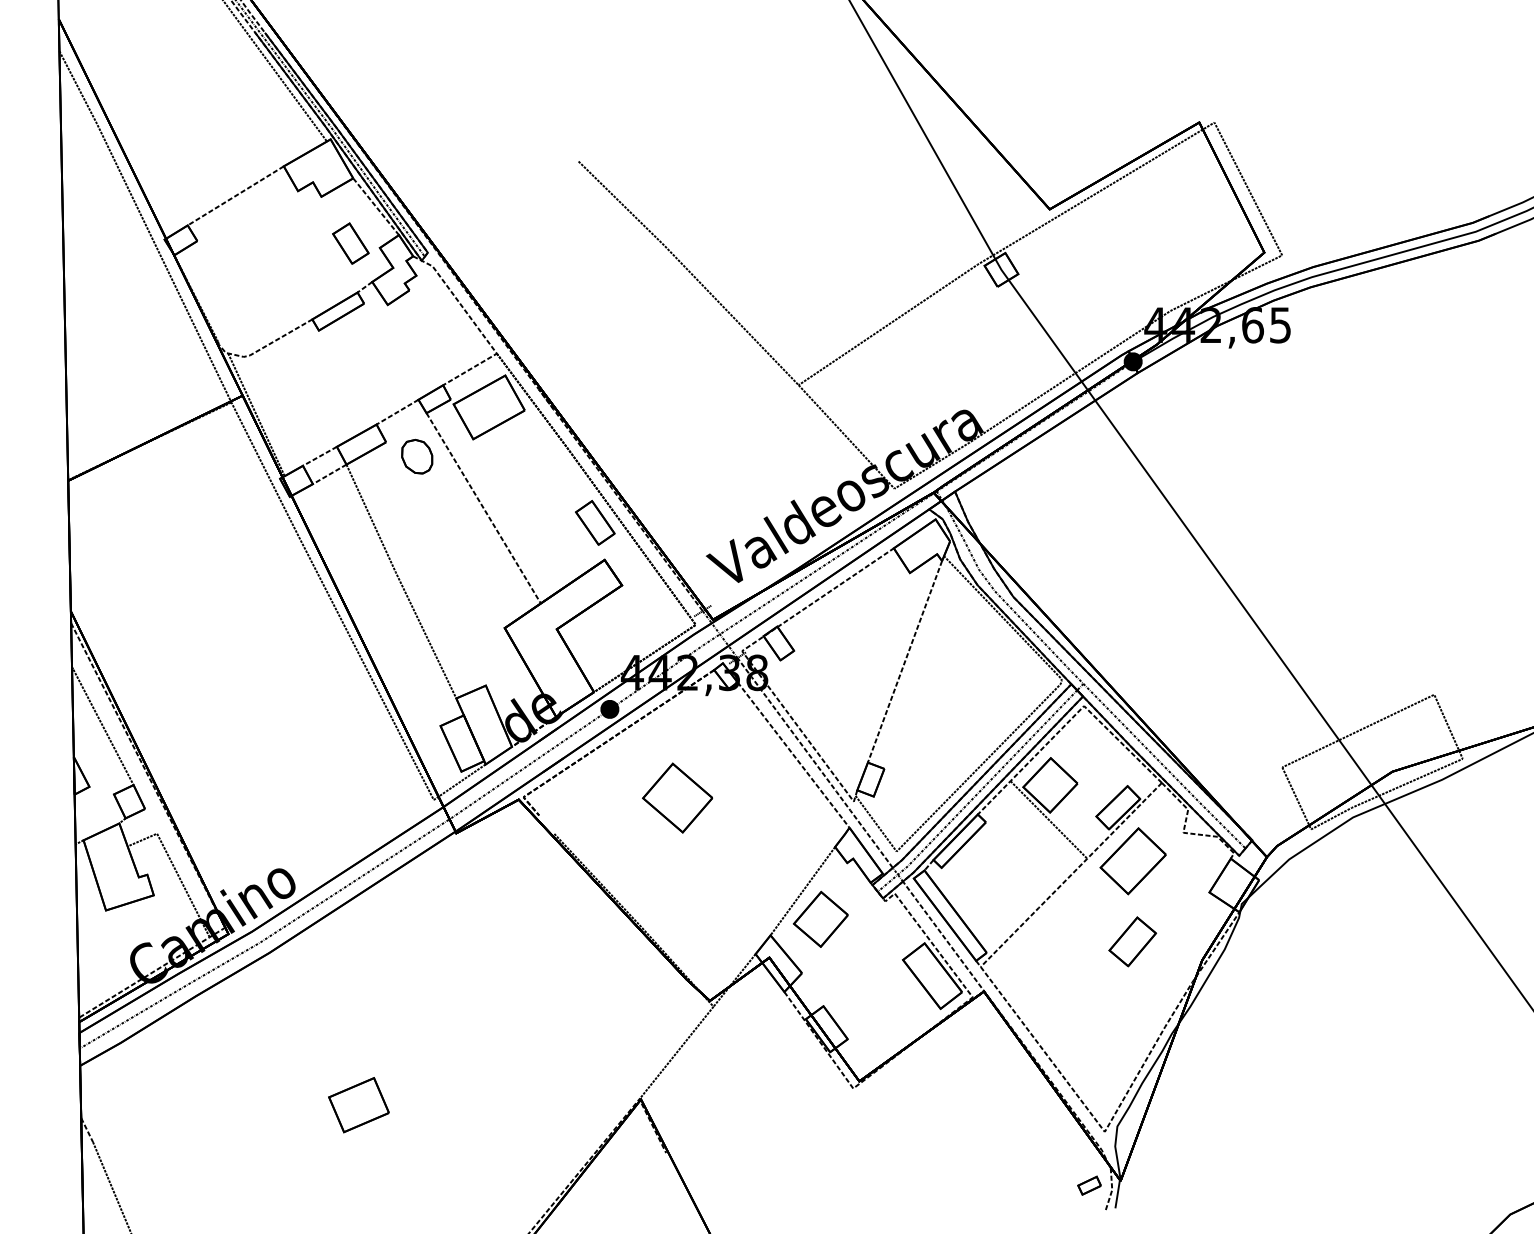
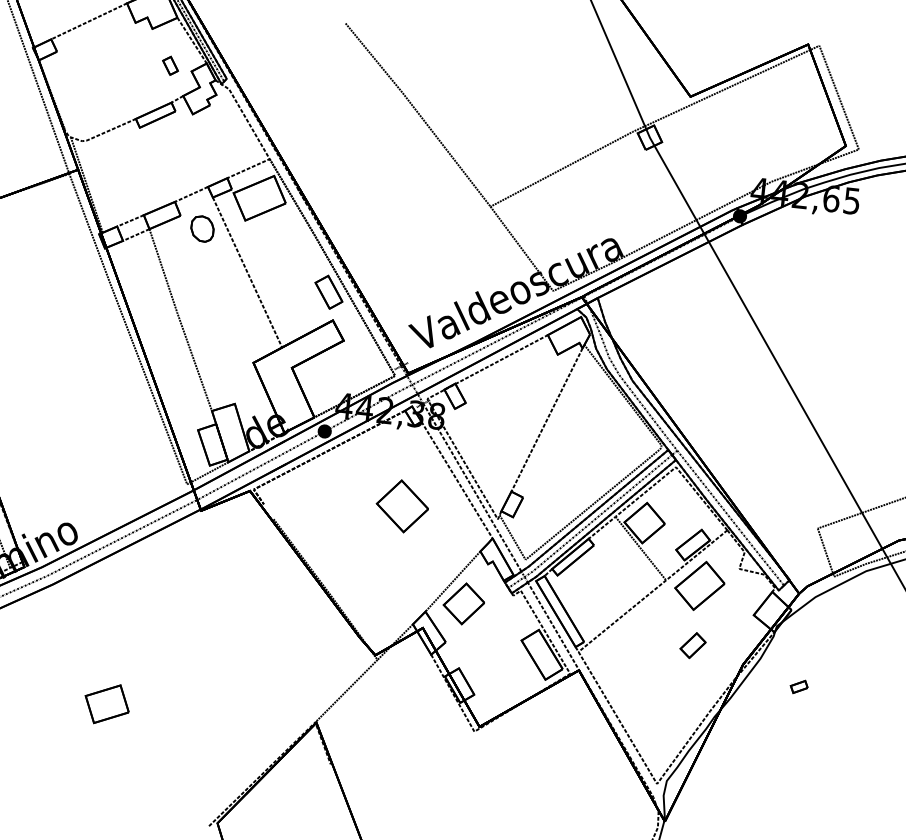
part: (350, 243) -> (170, 65), size x0.6
part: (677, 797) -> (402, 505), moved
part: (1132, 941) -> (692, 645), size x0.7
part: (1089, 1185) -> (799, 686), moved

